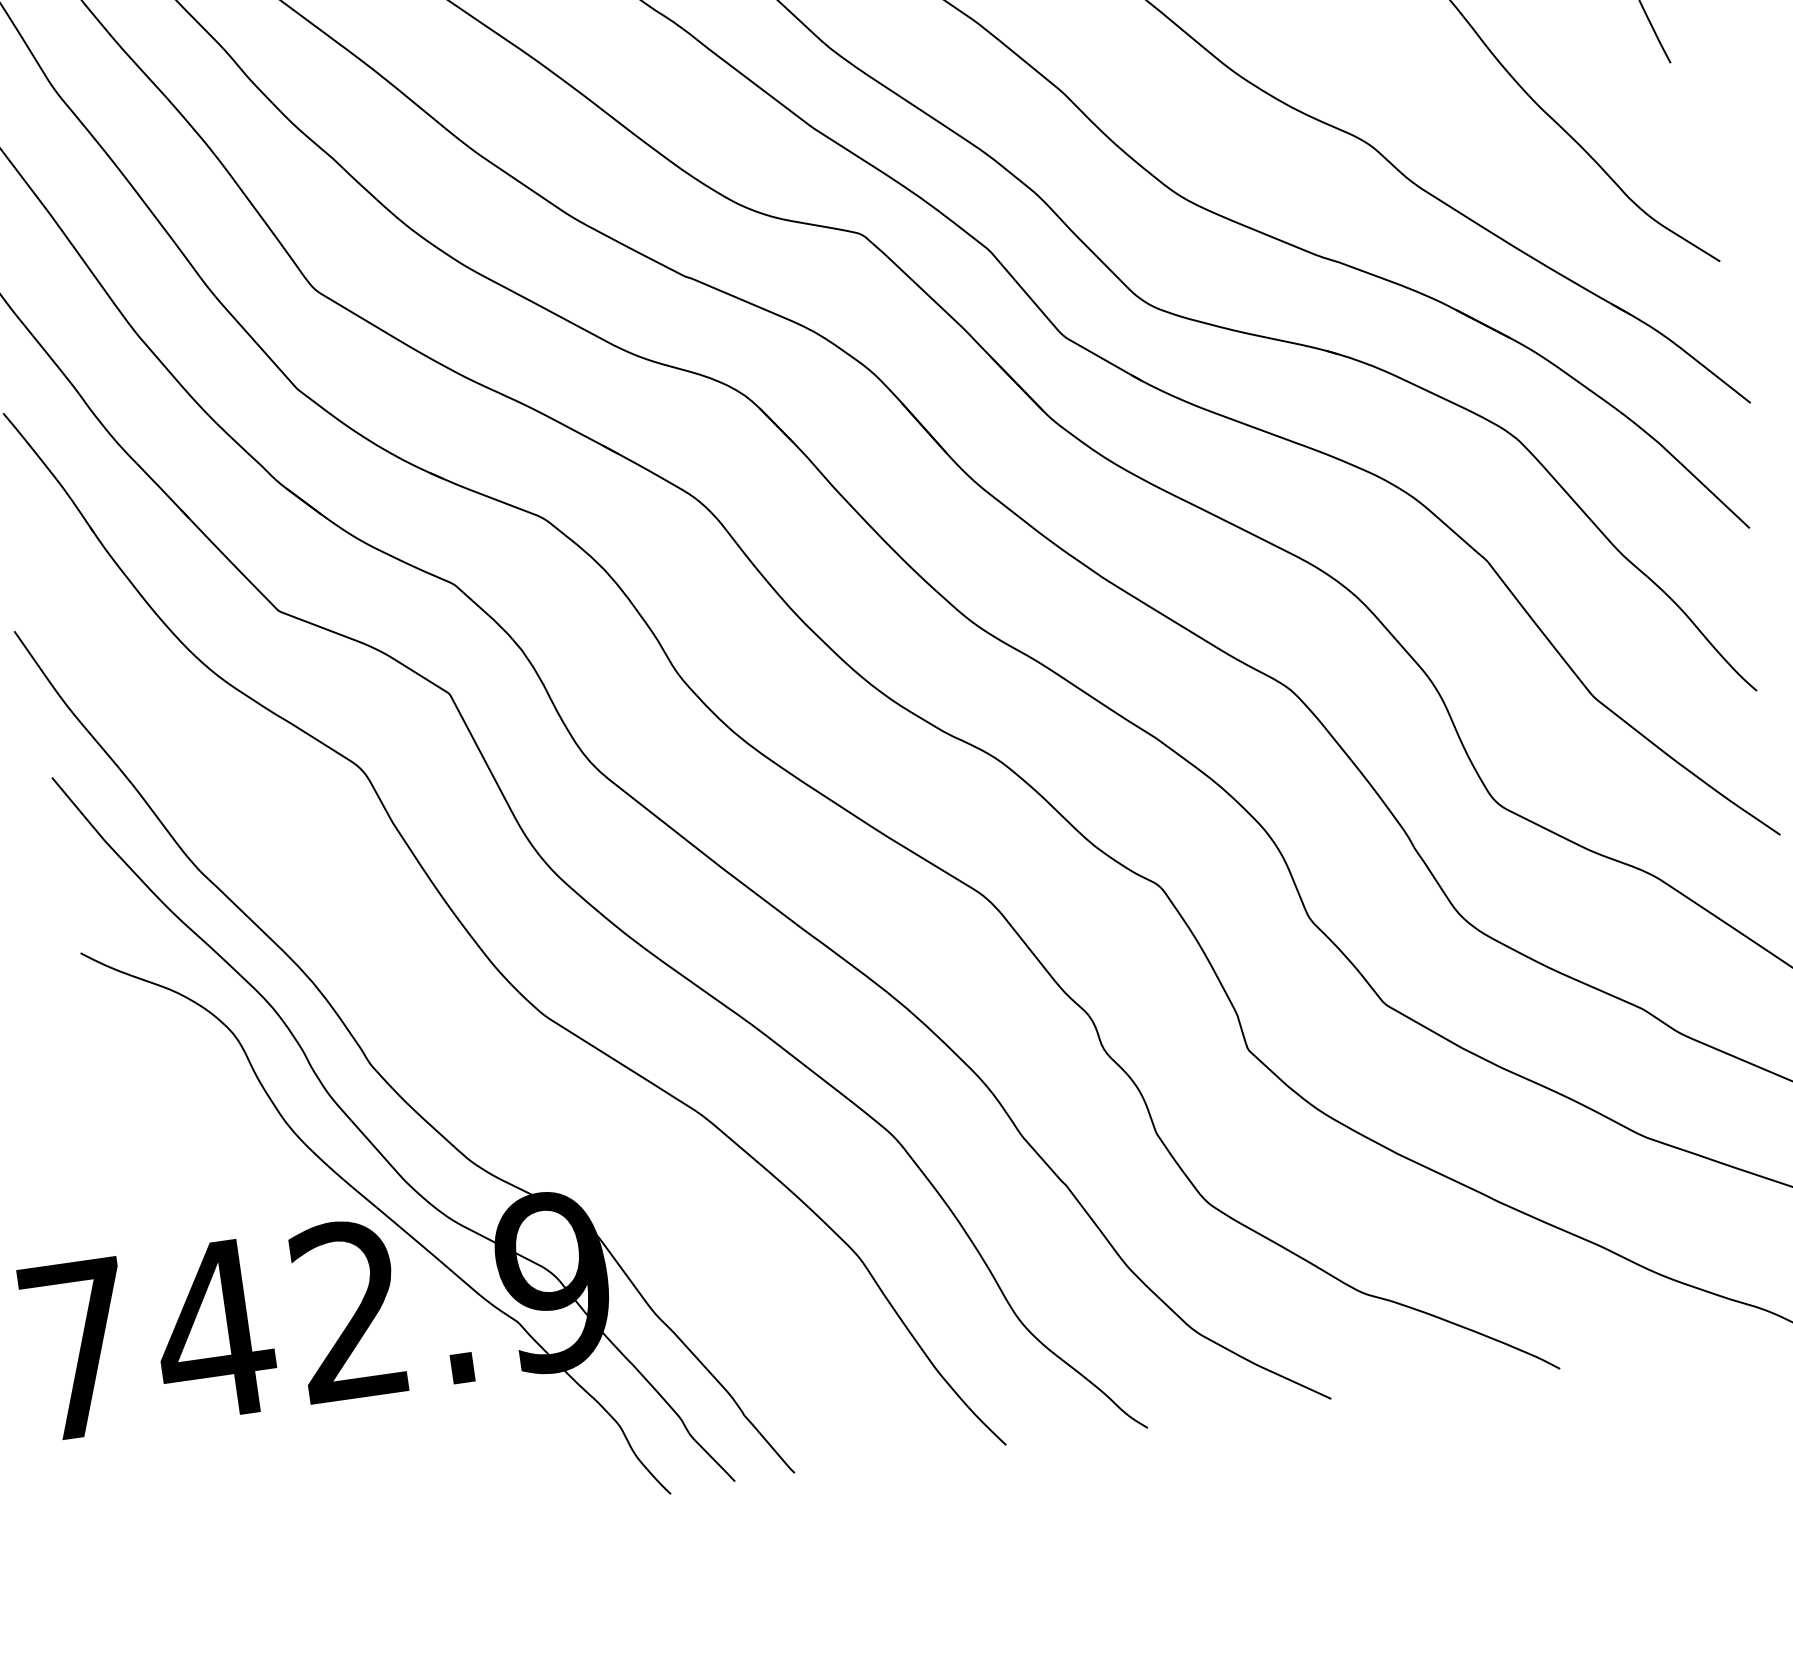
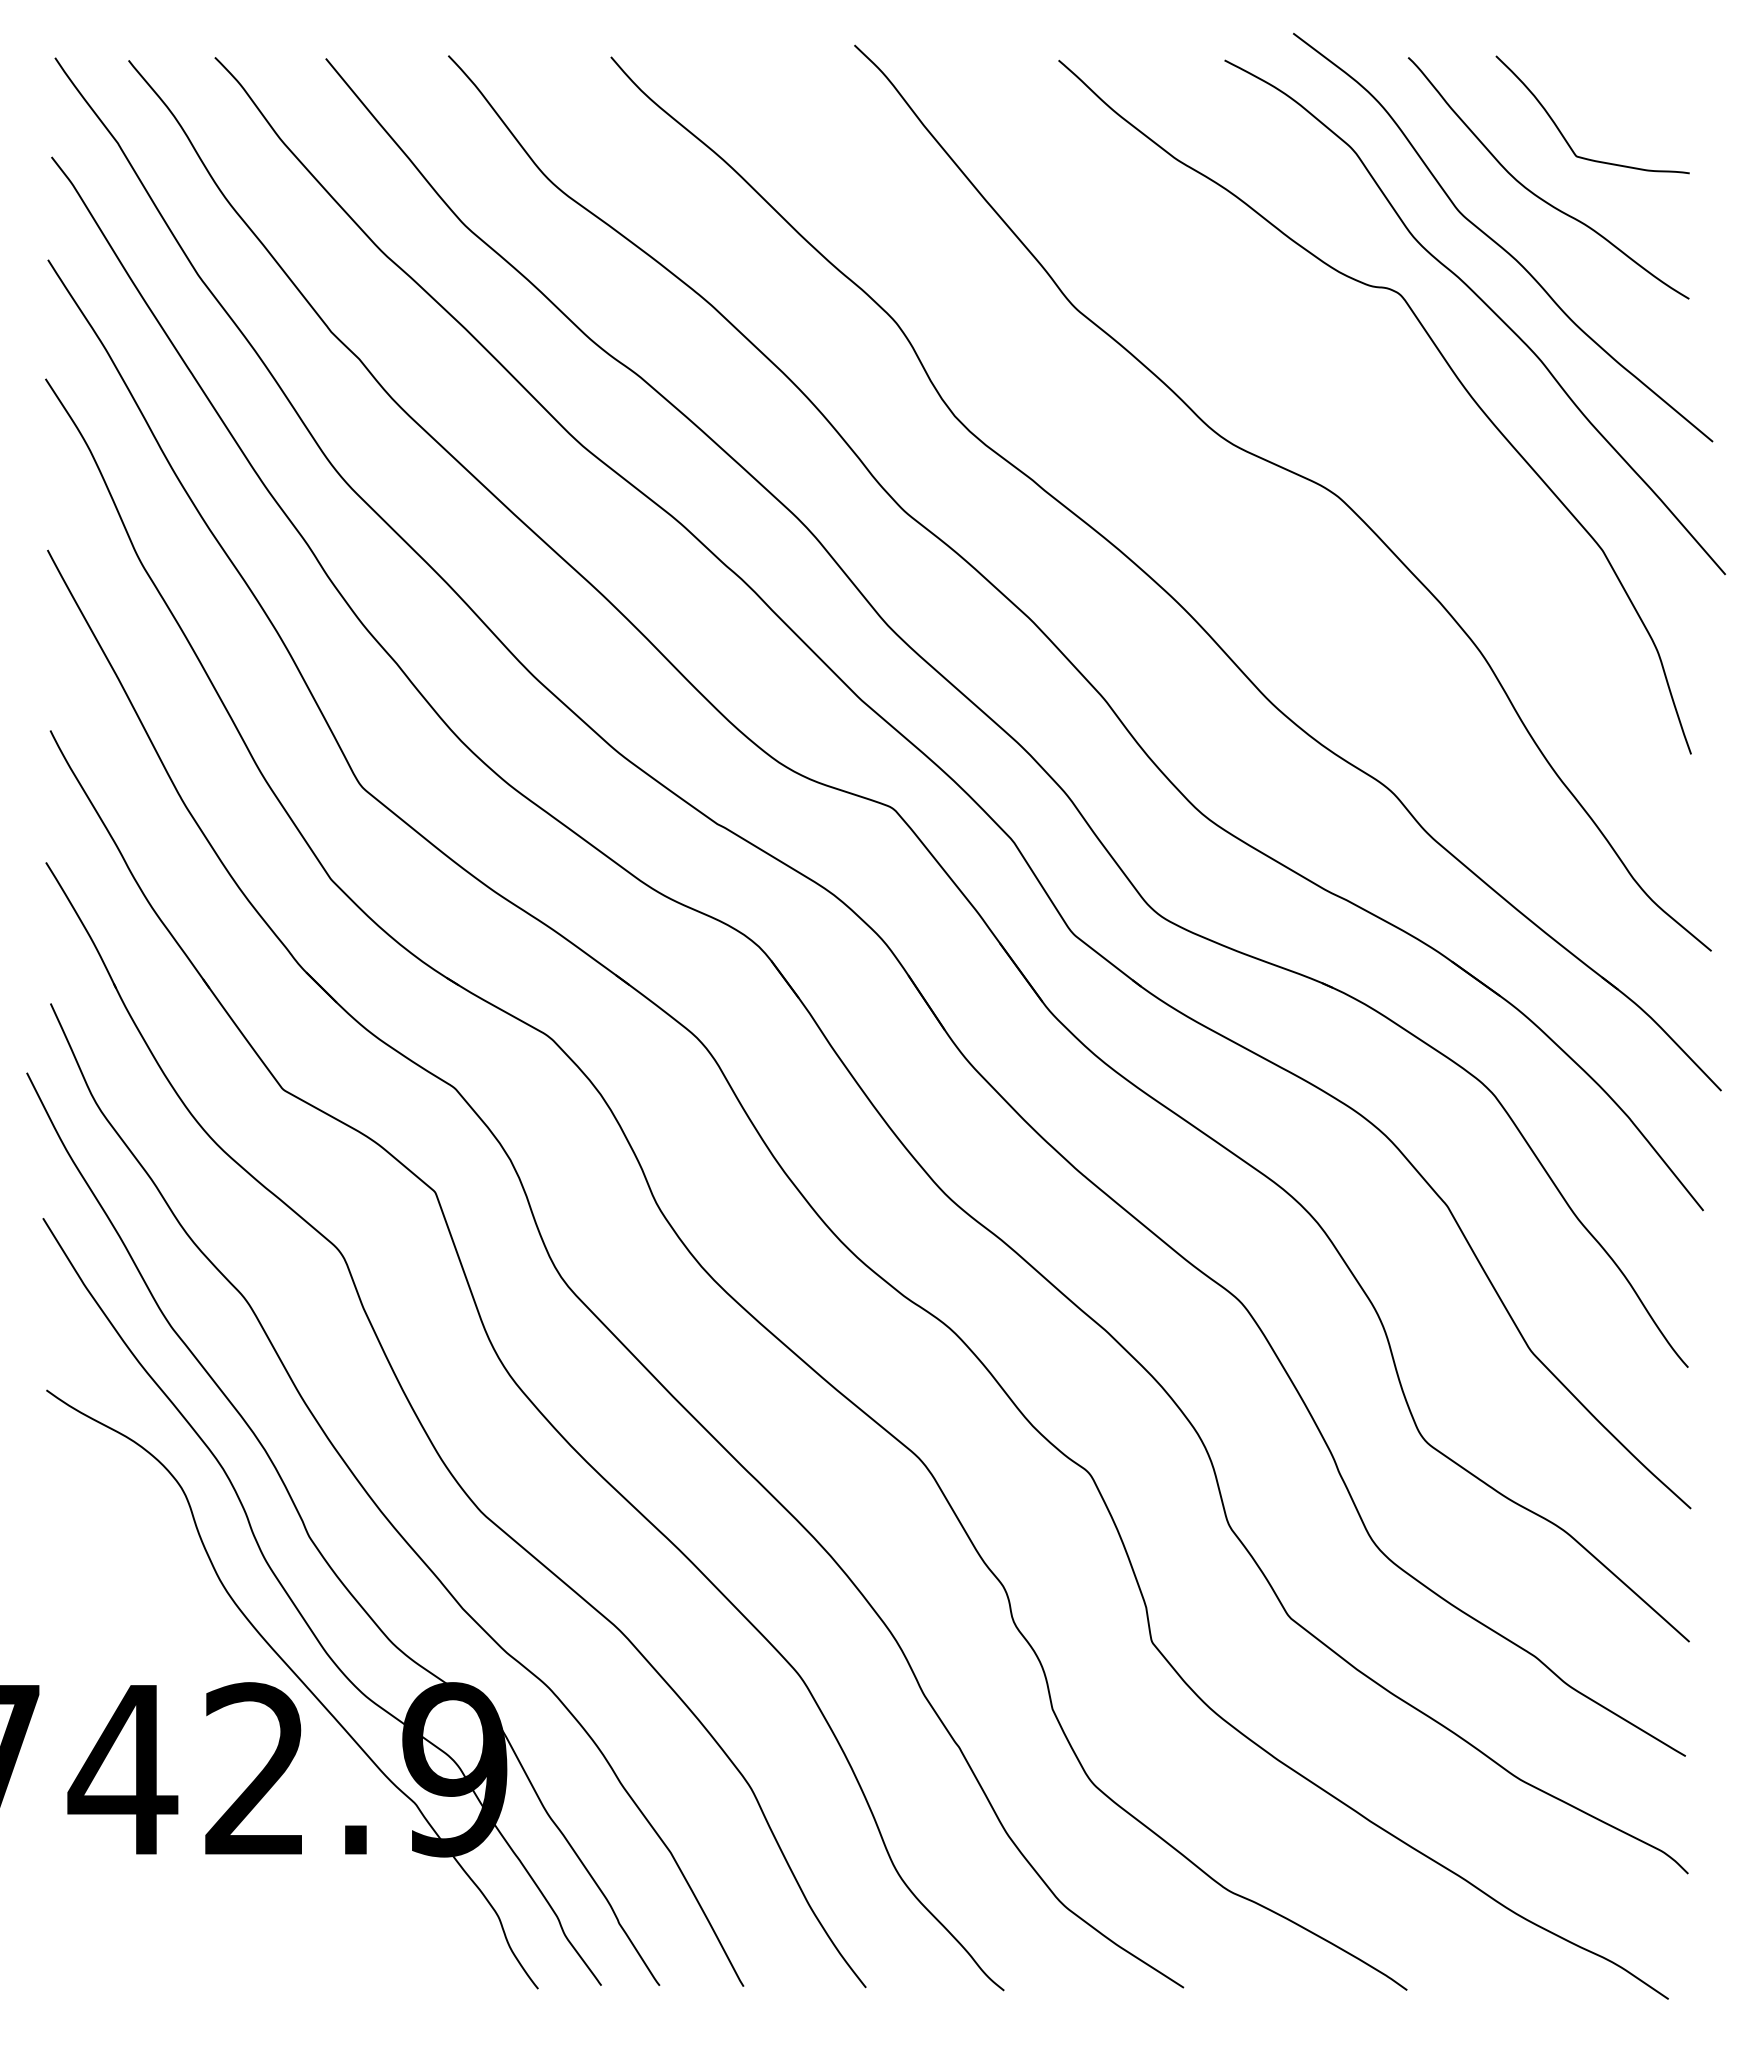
curve: (438, 1024) -> (379, 1507), added

